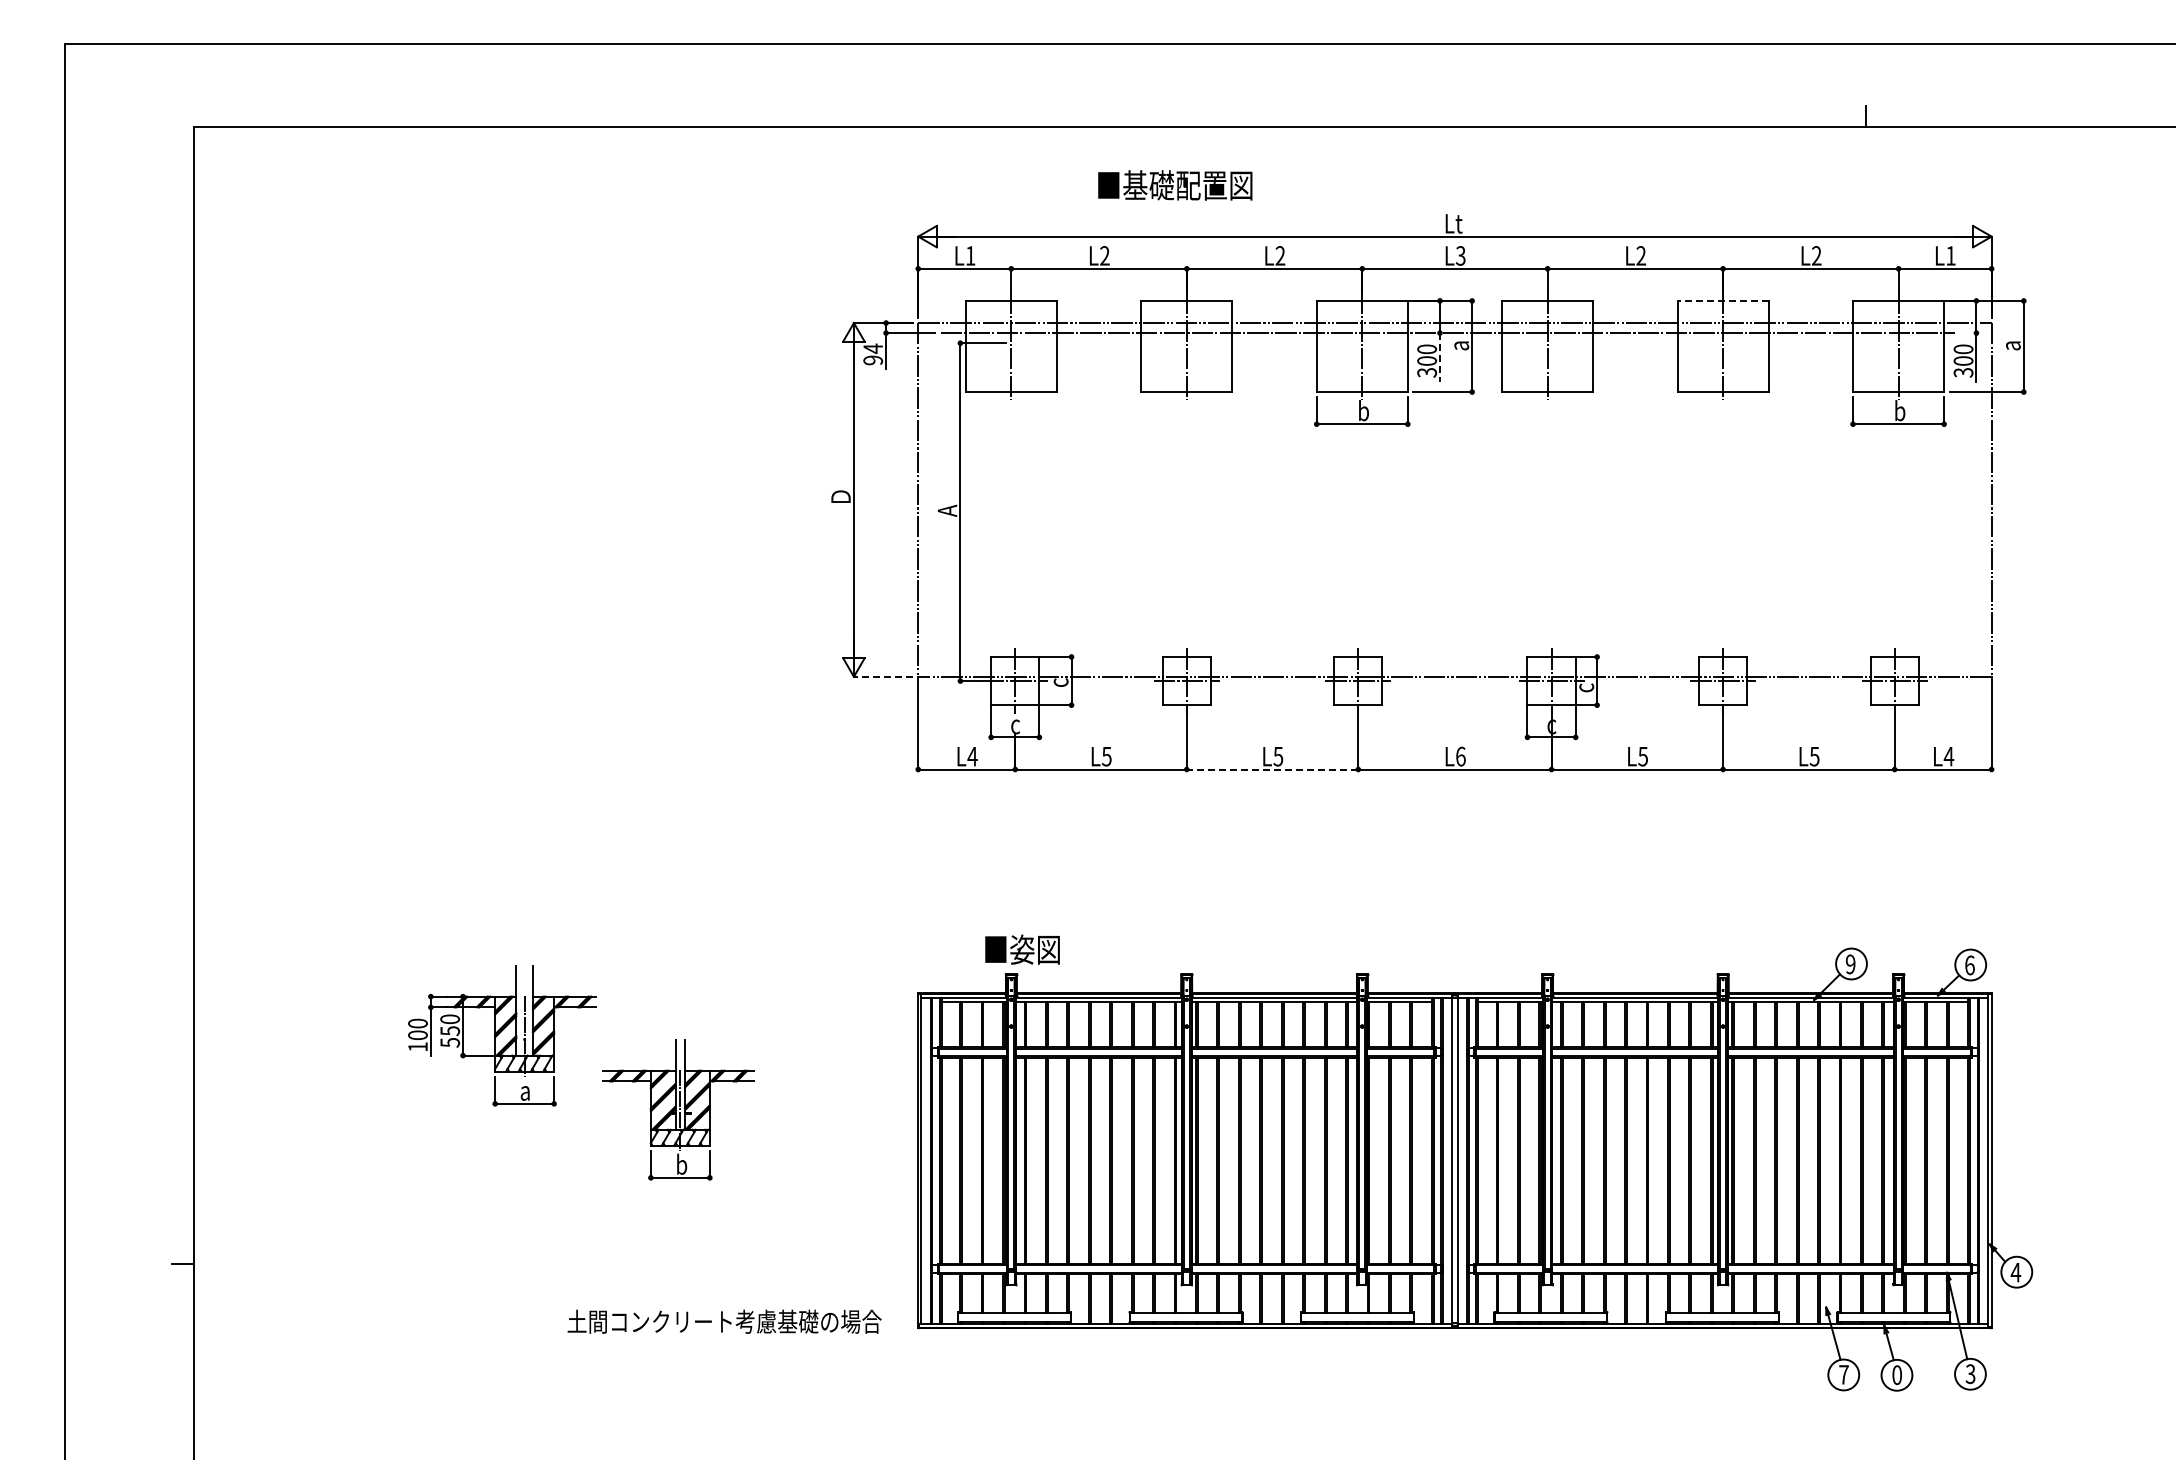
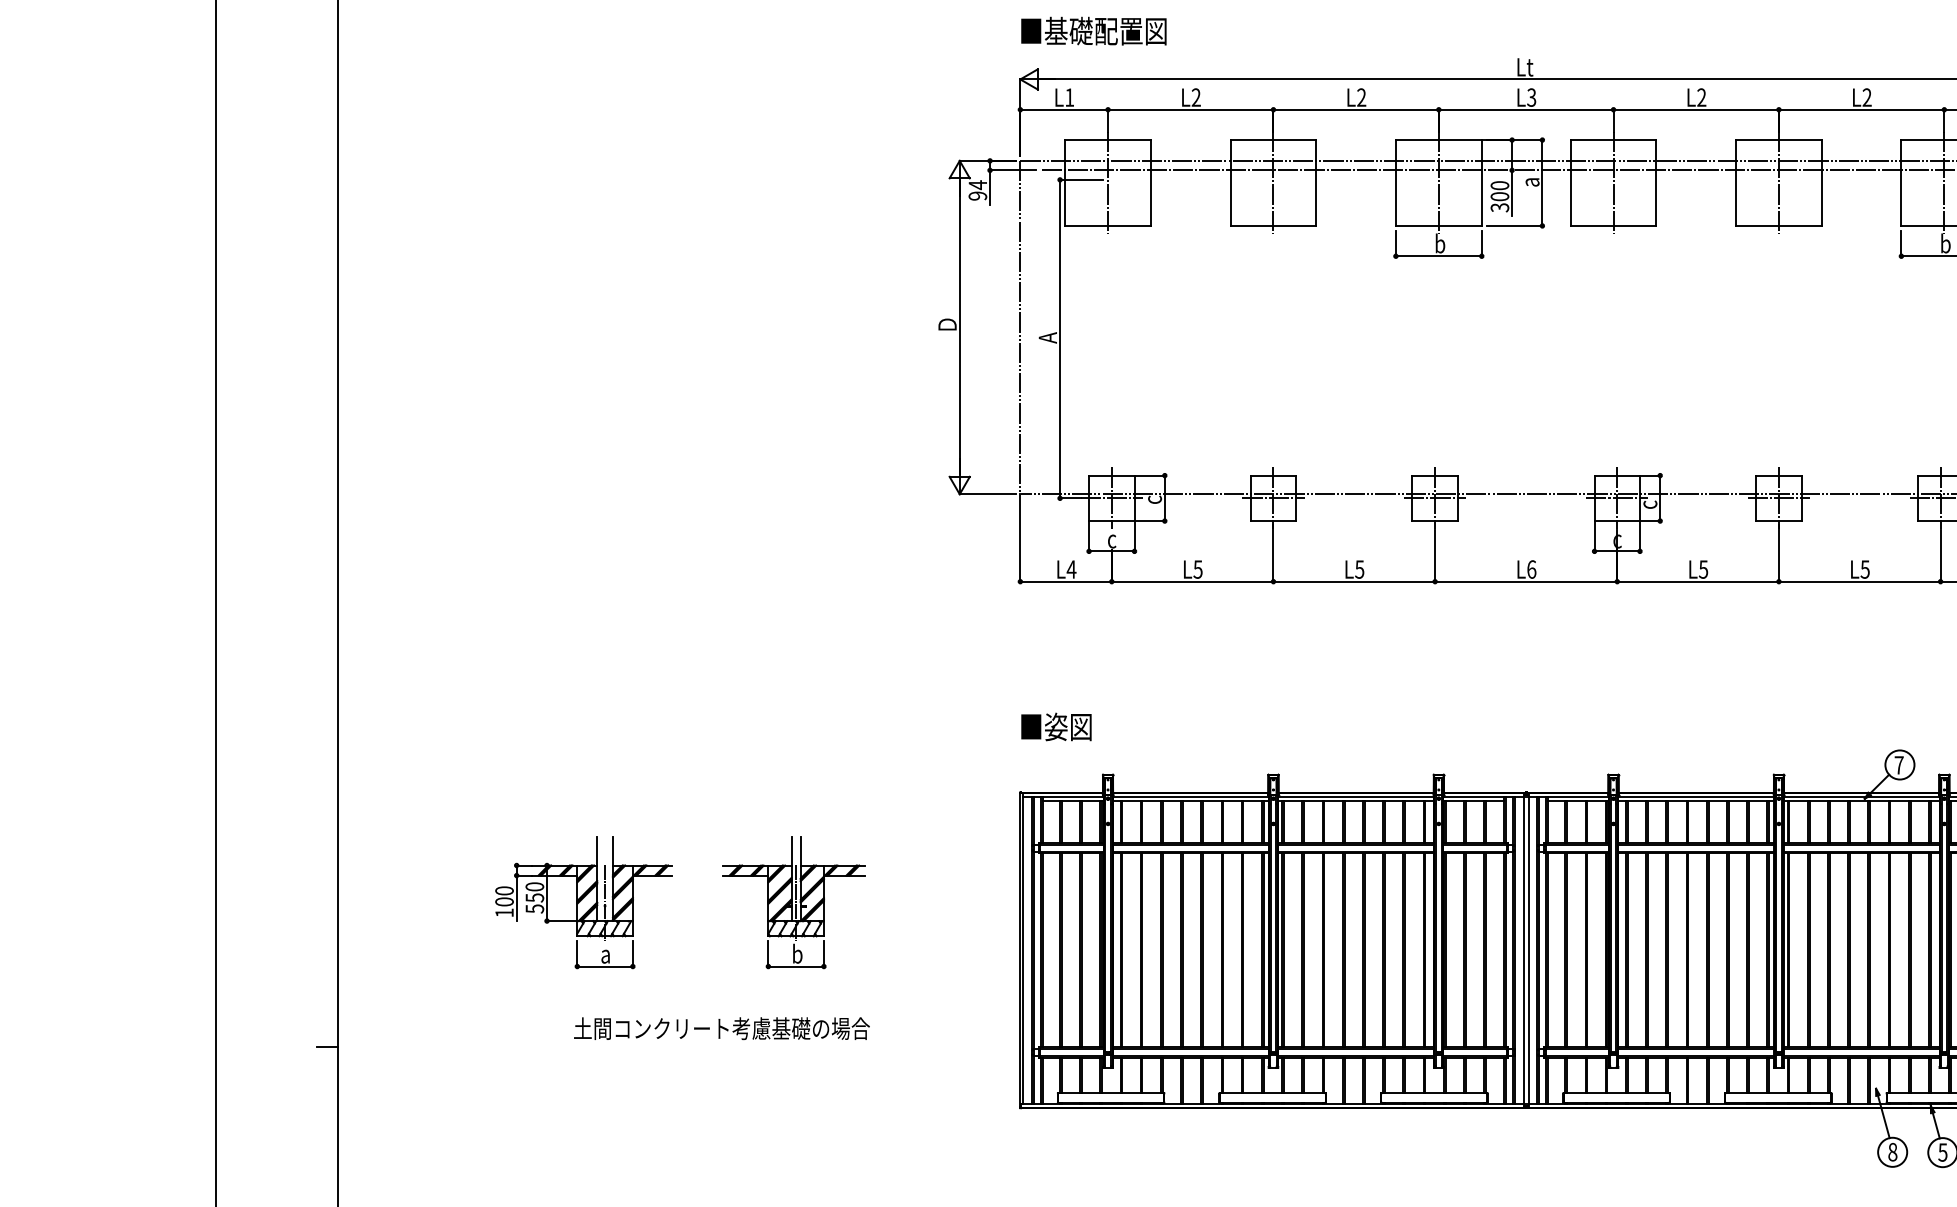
text: (1175, 185) -> (1094, 31), moved
line: (1723, 300) -> (1779, 139), dashed -> solid
line: (1440, 357) -> (1512, 193), dashed -> solid
line: (883, 676) -> (987, 494), dashed -> solid
line: (1272, 769) -> (1354, 581), dashed -> solid
text: (1022, 949) -> (1056, 726), moved
text: (1850, 964) -> (1898, 765), 9 -> 7
part: (502, 1035) -> (584, 902), moved
text: (724, 1321) -> (721, 1028), moved
text: (1843, 1374) -> (1892, 1151), 7 -> 8
text: (1896, 1374) -> (1942, 1151), 0 -> 5

